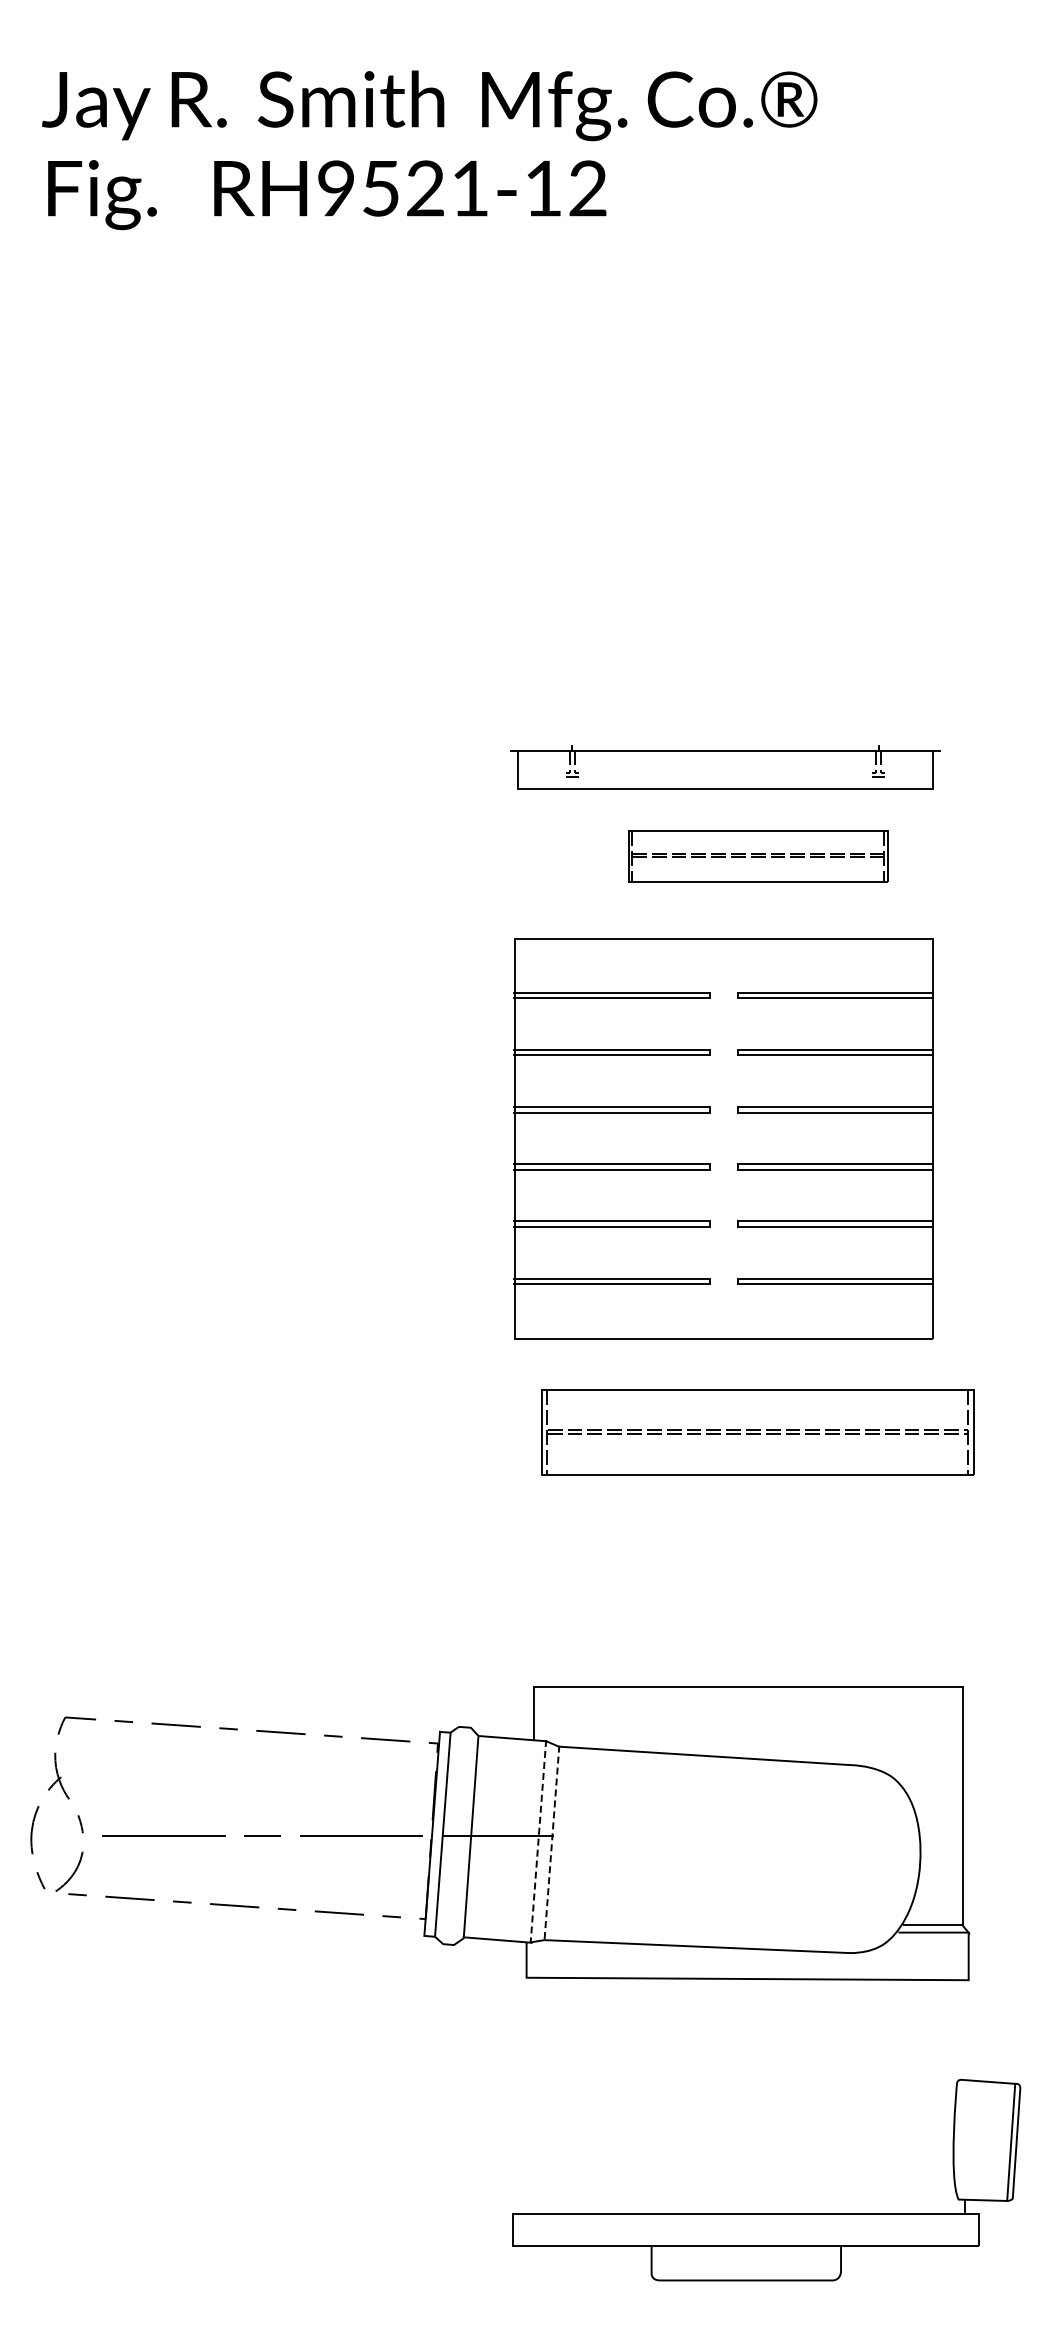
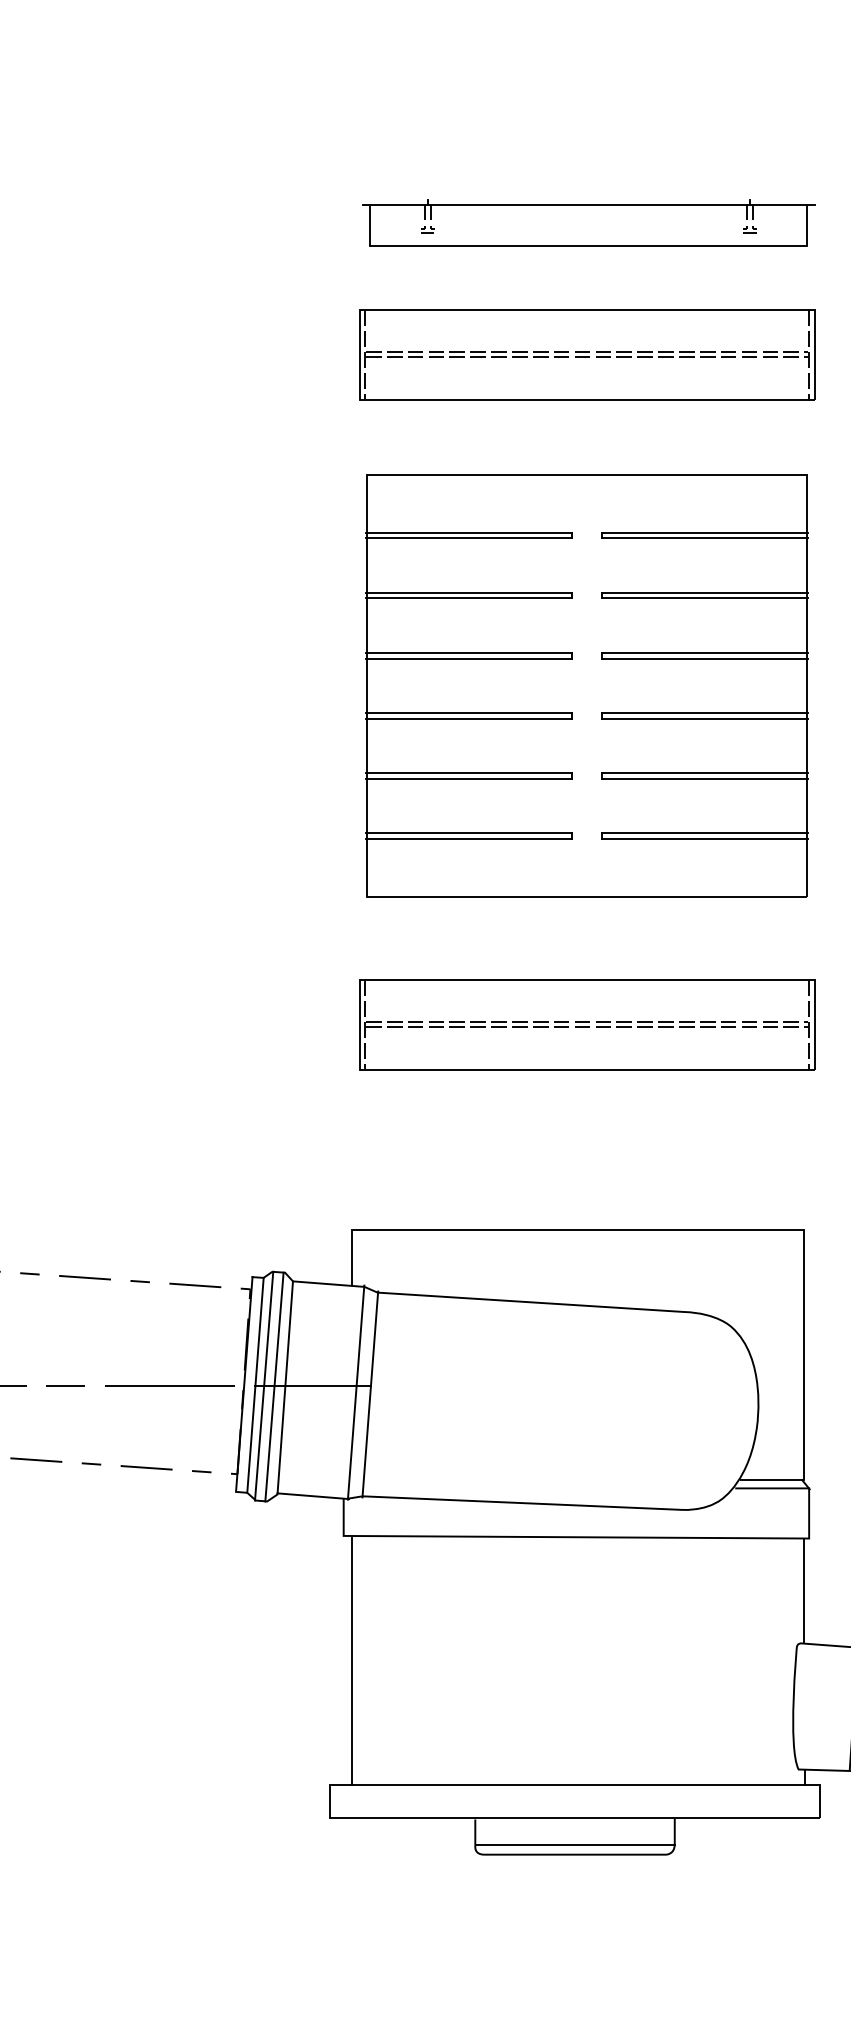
part: (725, 767) -> (588, 222), moved
part: (757, 856) -> (586, 355), size x1.67
part: (723, 1138) -> (586, 685), moved
part: (757, 1432) -> (586, 1025), moved
line: (450, 1835) -> (263, 1386), added
line: (460, 1836) -> (274, 1387), added
line: (538, 1841) -> (356, 1392), dashed -> solid
line: (551, 1843) -> (369, 1394), dashed -> solid
line: (963, 2029) -> (803, 1590), added
line: (534, 2096) -> (352, 1660), added
line: (746, 2271) -> (575, 1845), added

